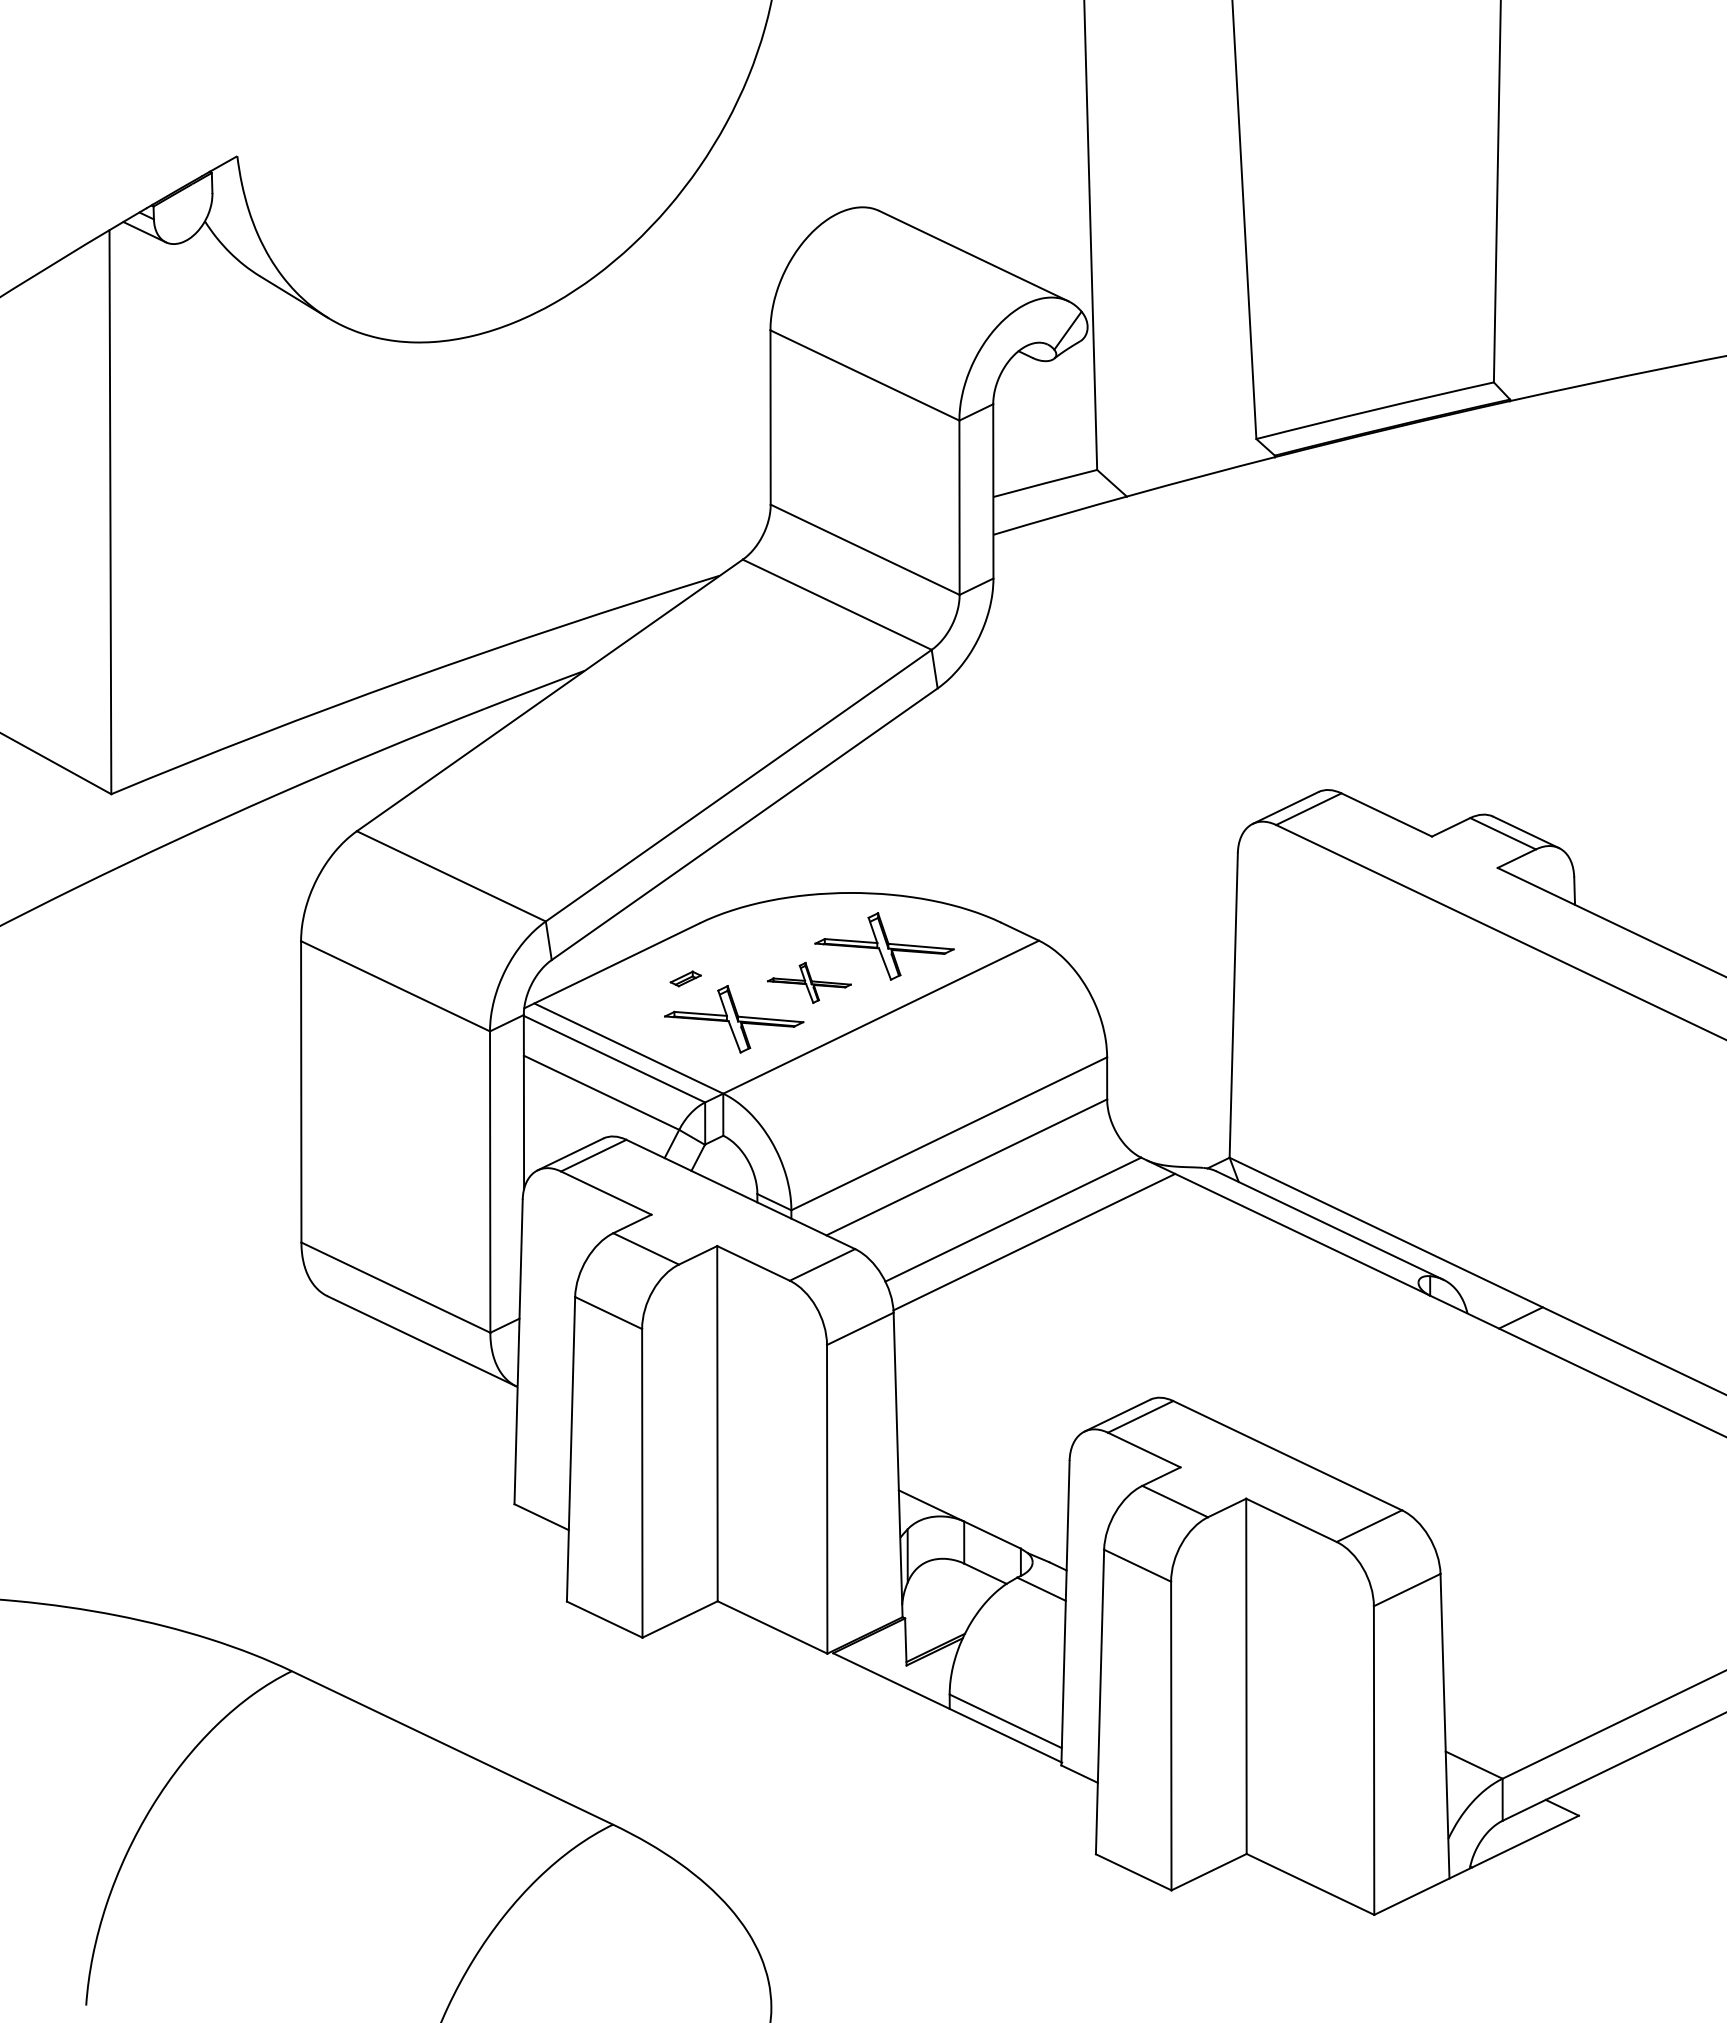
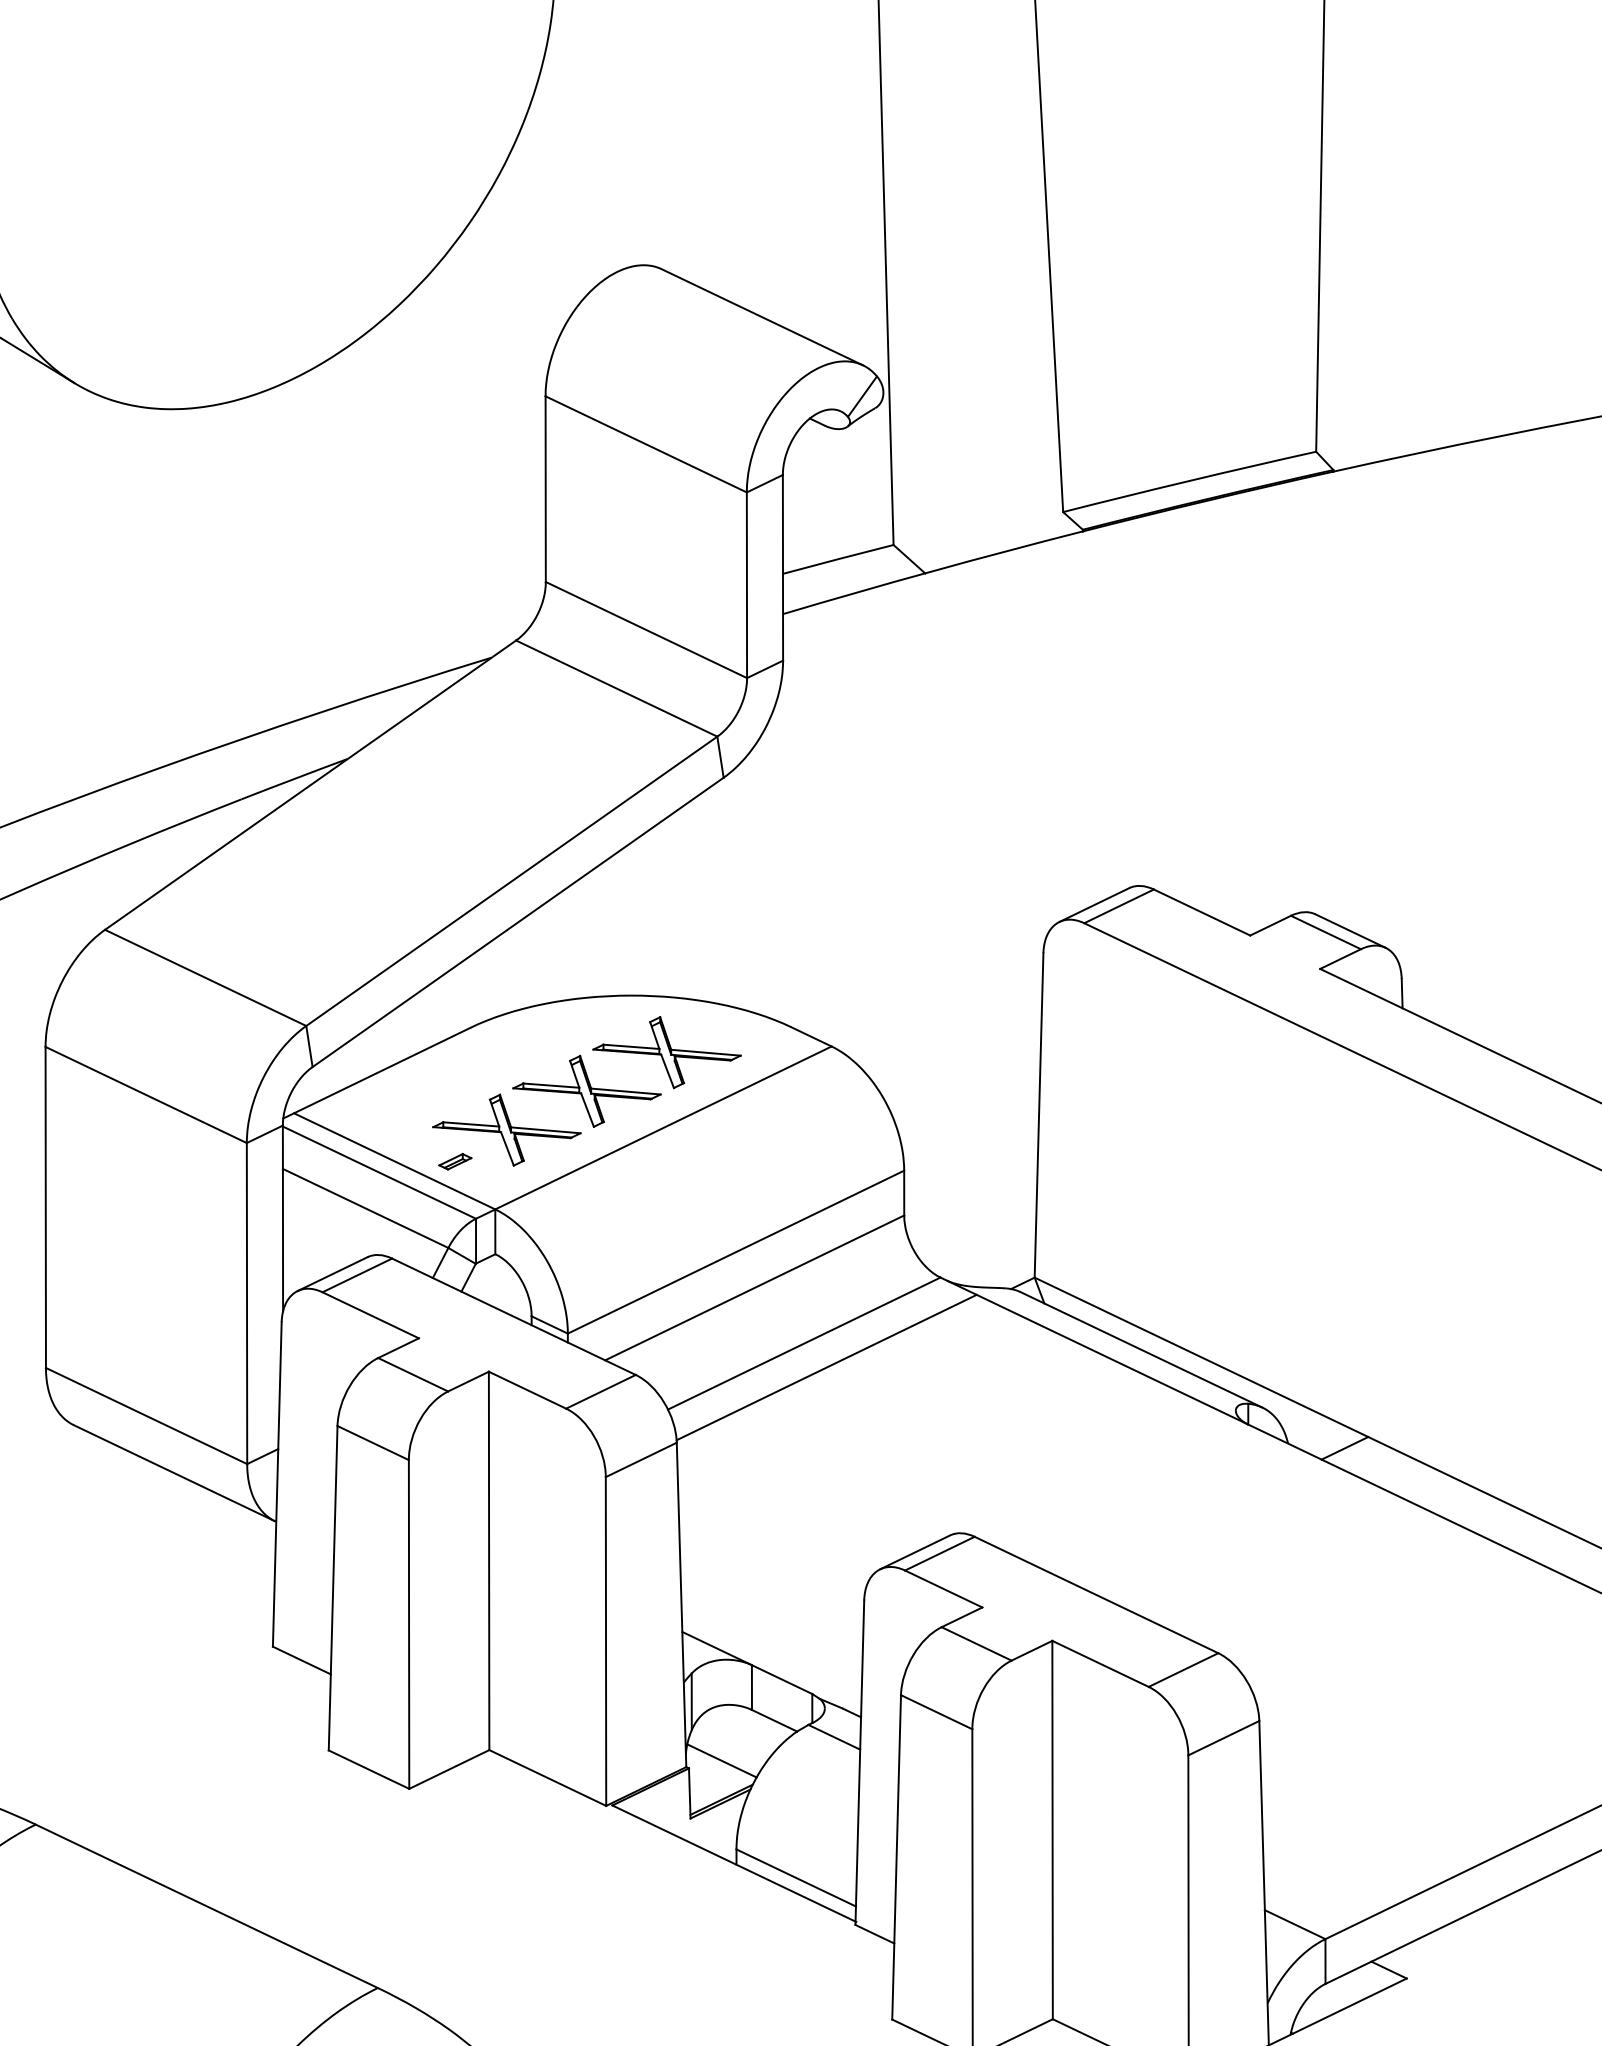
part: (685, 978) -> (455, 1161), moved
part: (809, 982) -> (587, 1090), size x1.67
line: (935, 1611) -> (721, 1760), added

